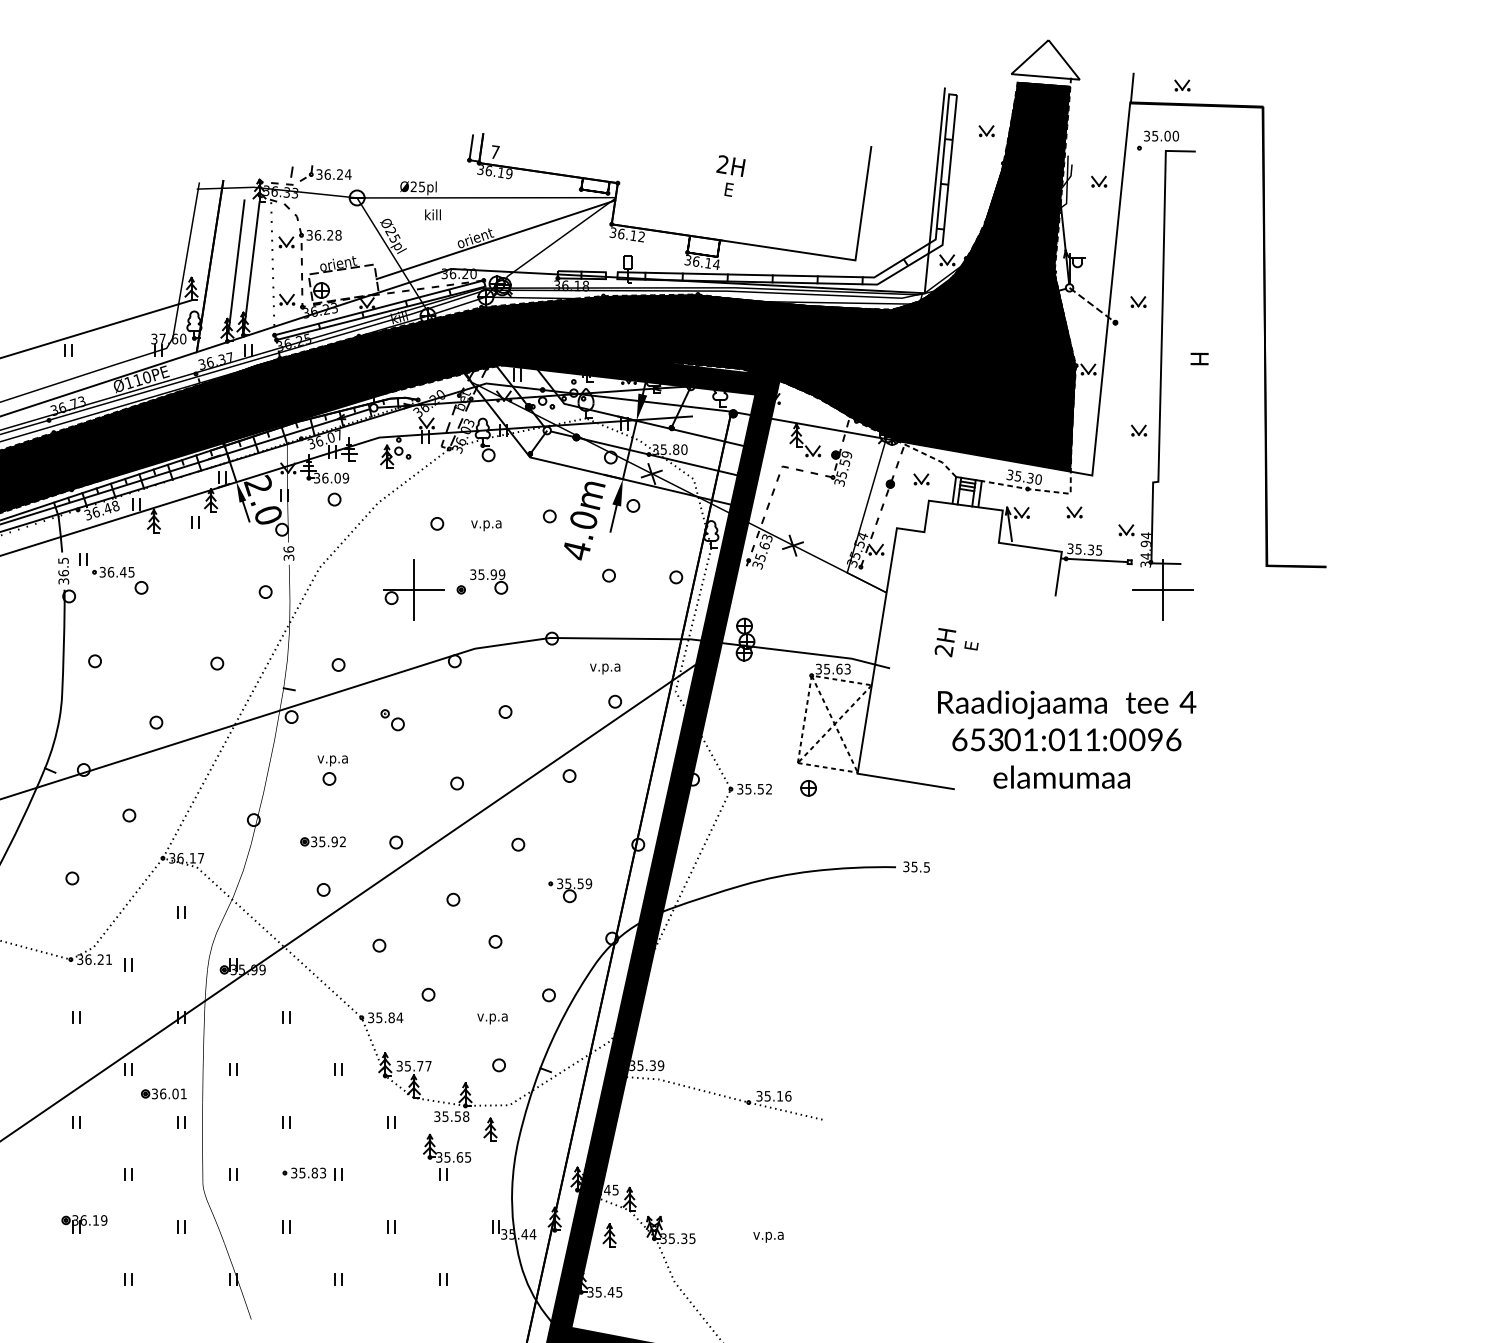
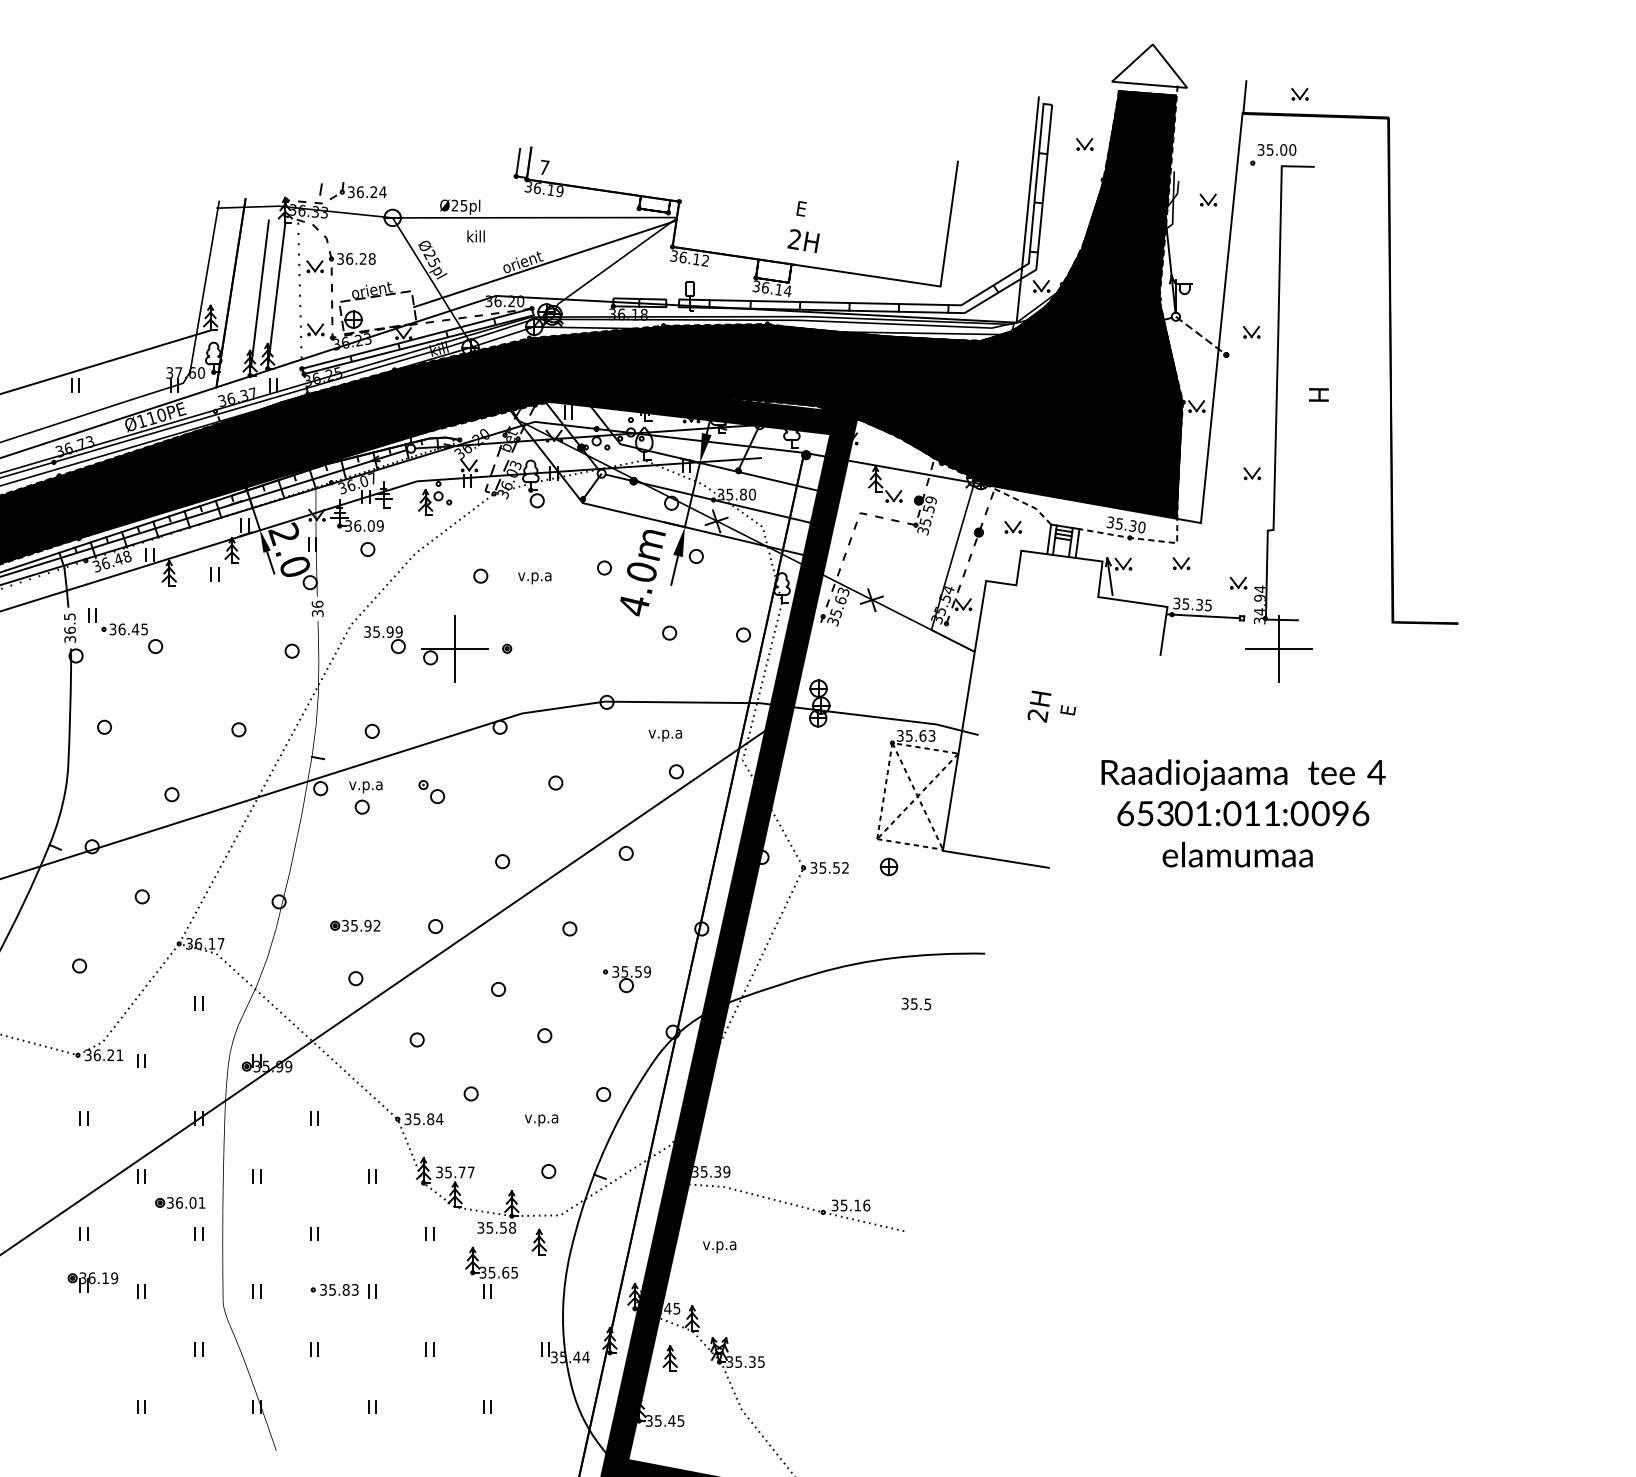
text: (730, 165) -> (803, 240), moved
part: (489, 581) -> (385, 639), moved
text: (1067, 739) -> (1244, 813), moved
part: (332, 770) -> (365, 797), moved
text: (916, 866) -> (916, 1003), moved
part: (84, 1224) -> (92, 1282), moved
text: (768, 1236) -> (719, 1246), moved

